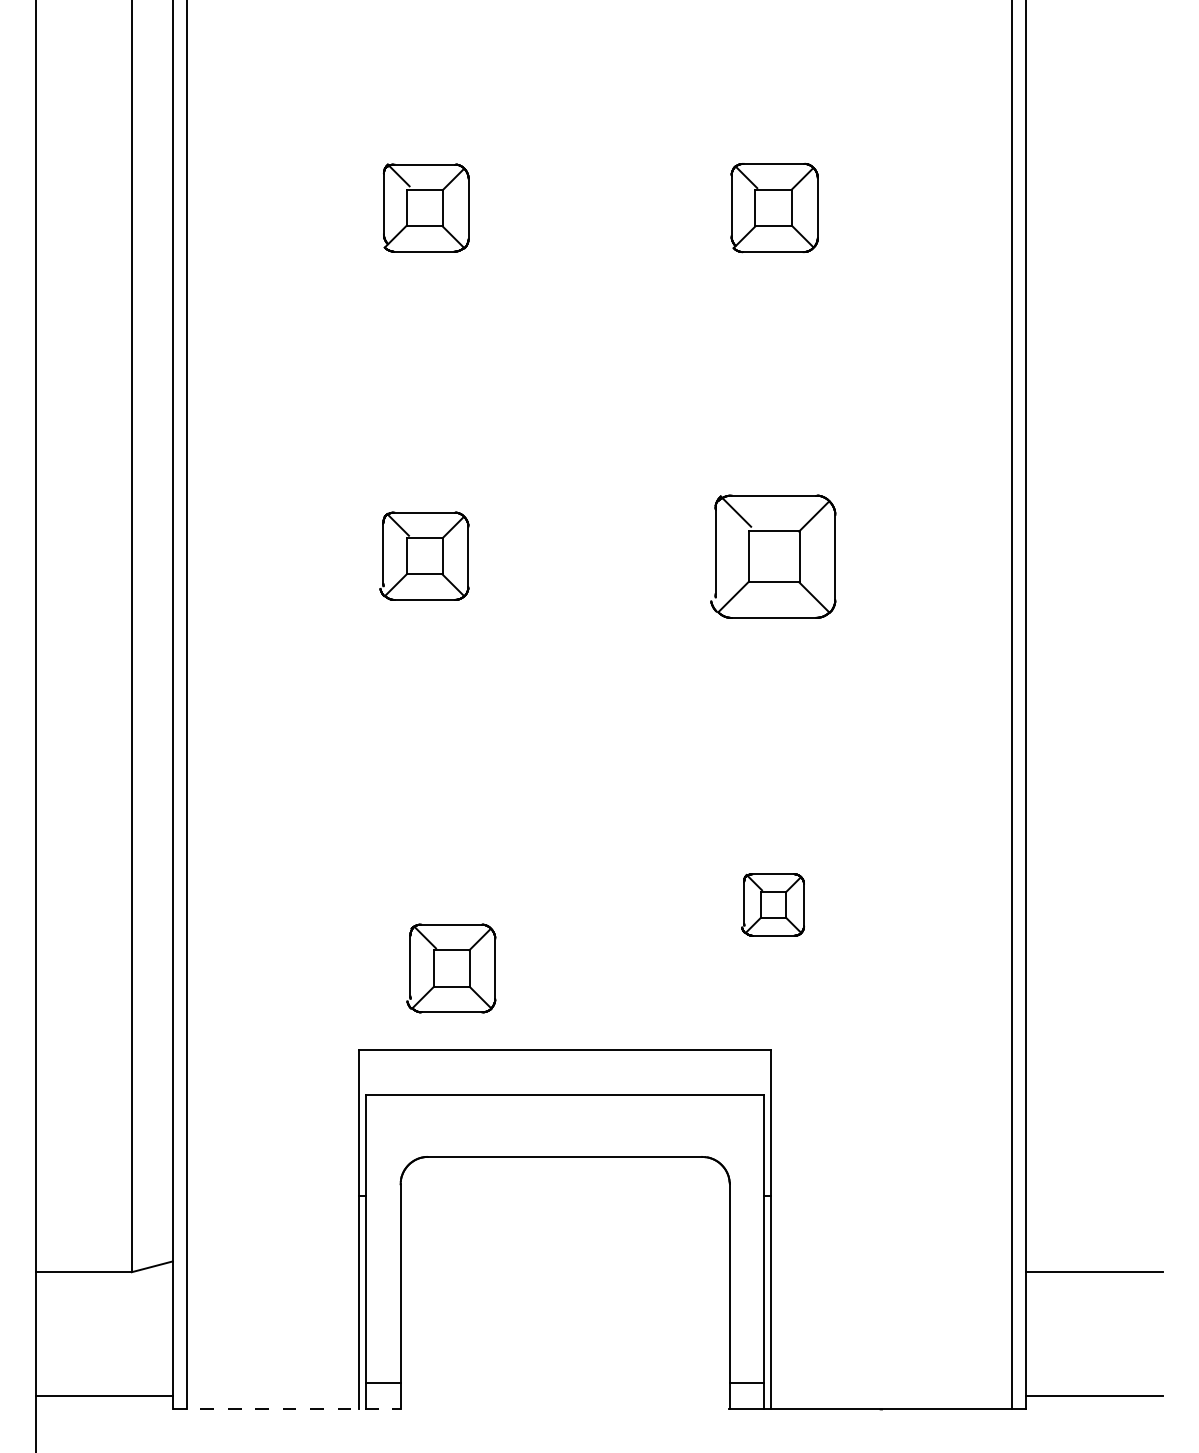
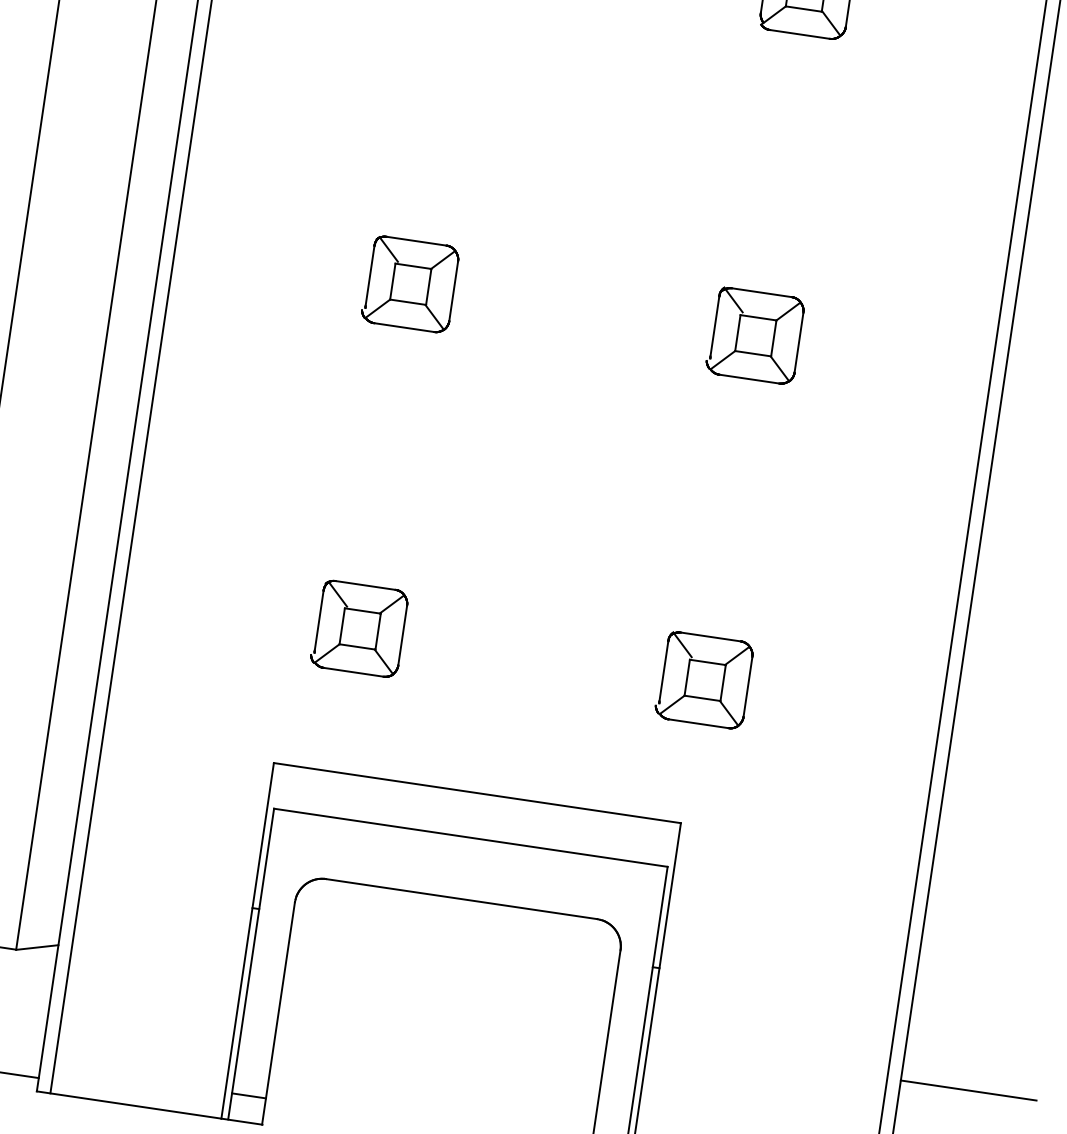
part: (772, 556) -> (754, 335), size x0.71
part: (772, 904) -> (703, 679), size x1.43
part: (451, 968) -> (359, 628), moved
line: (287, 1409) -> (150, 1108), dashed -> solid

